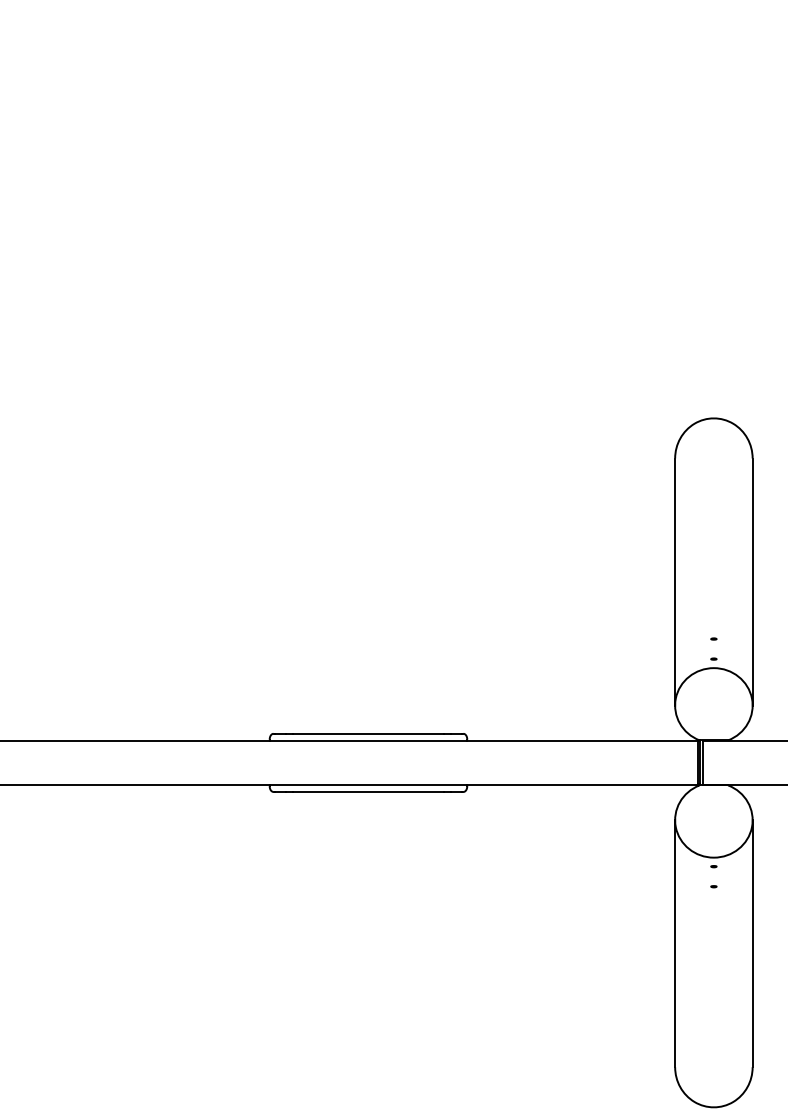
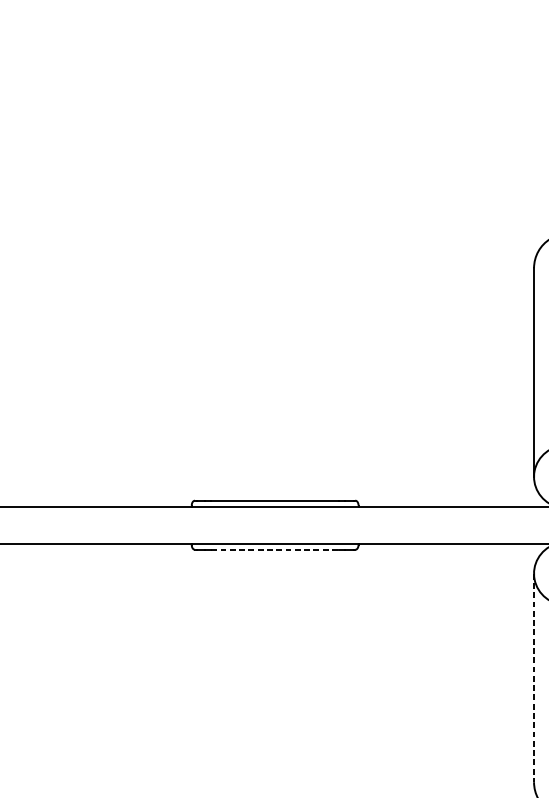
line: (368, 791) -> (275, 549), solid -> dashed
line: (675, 943) -> (534, 677), solid -> dashed

